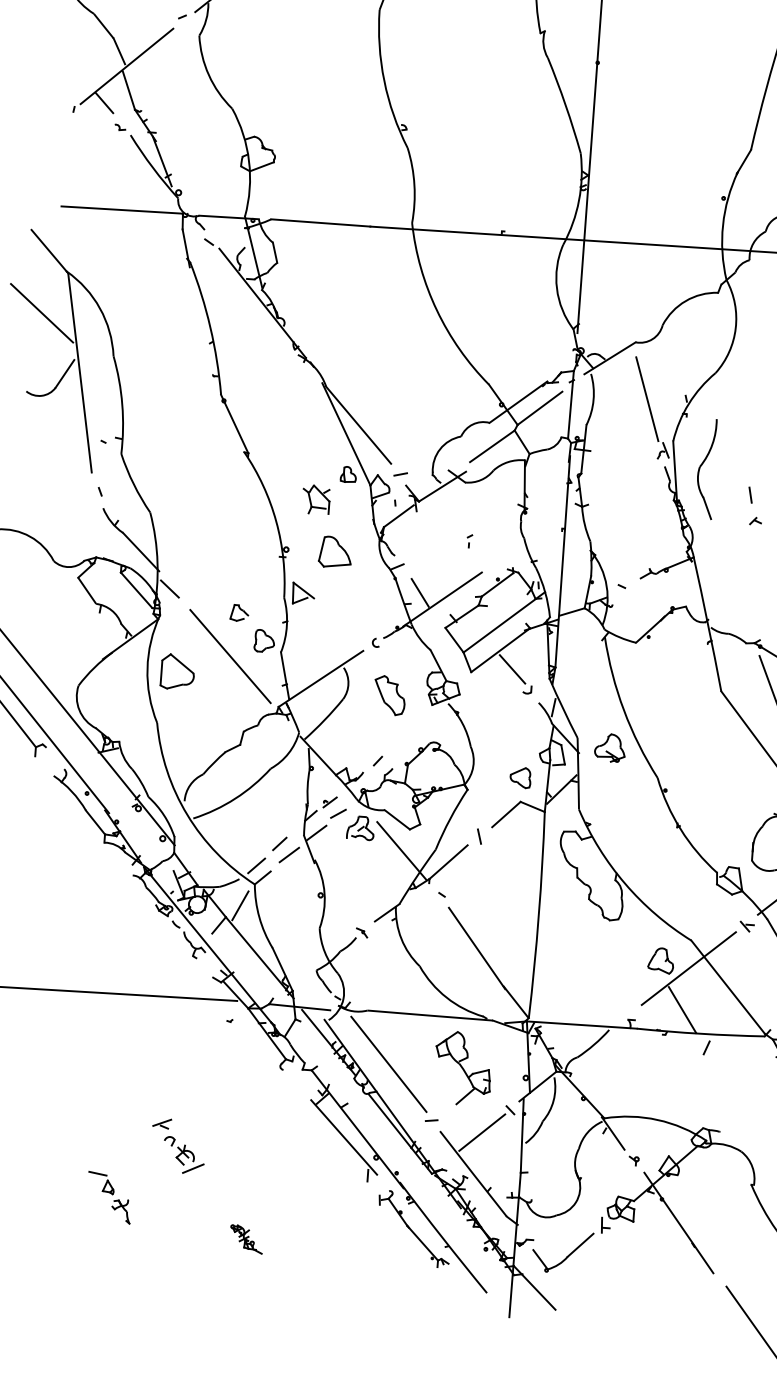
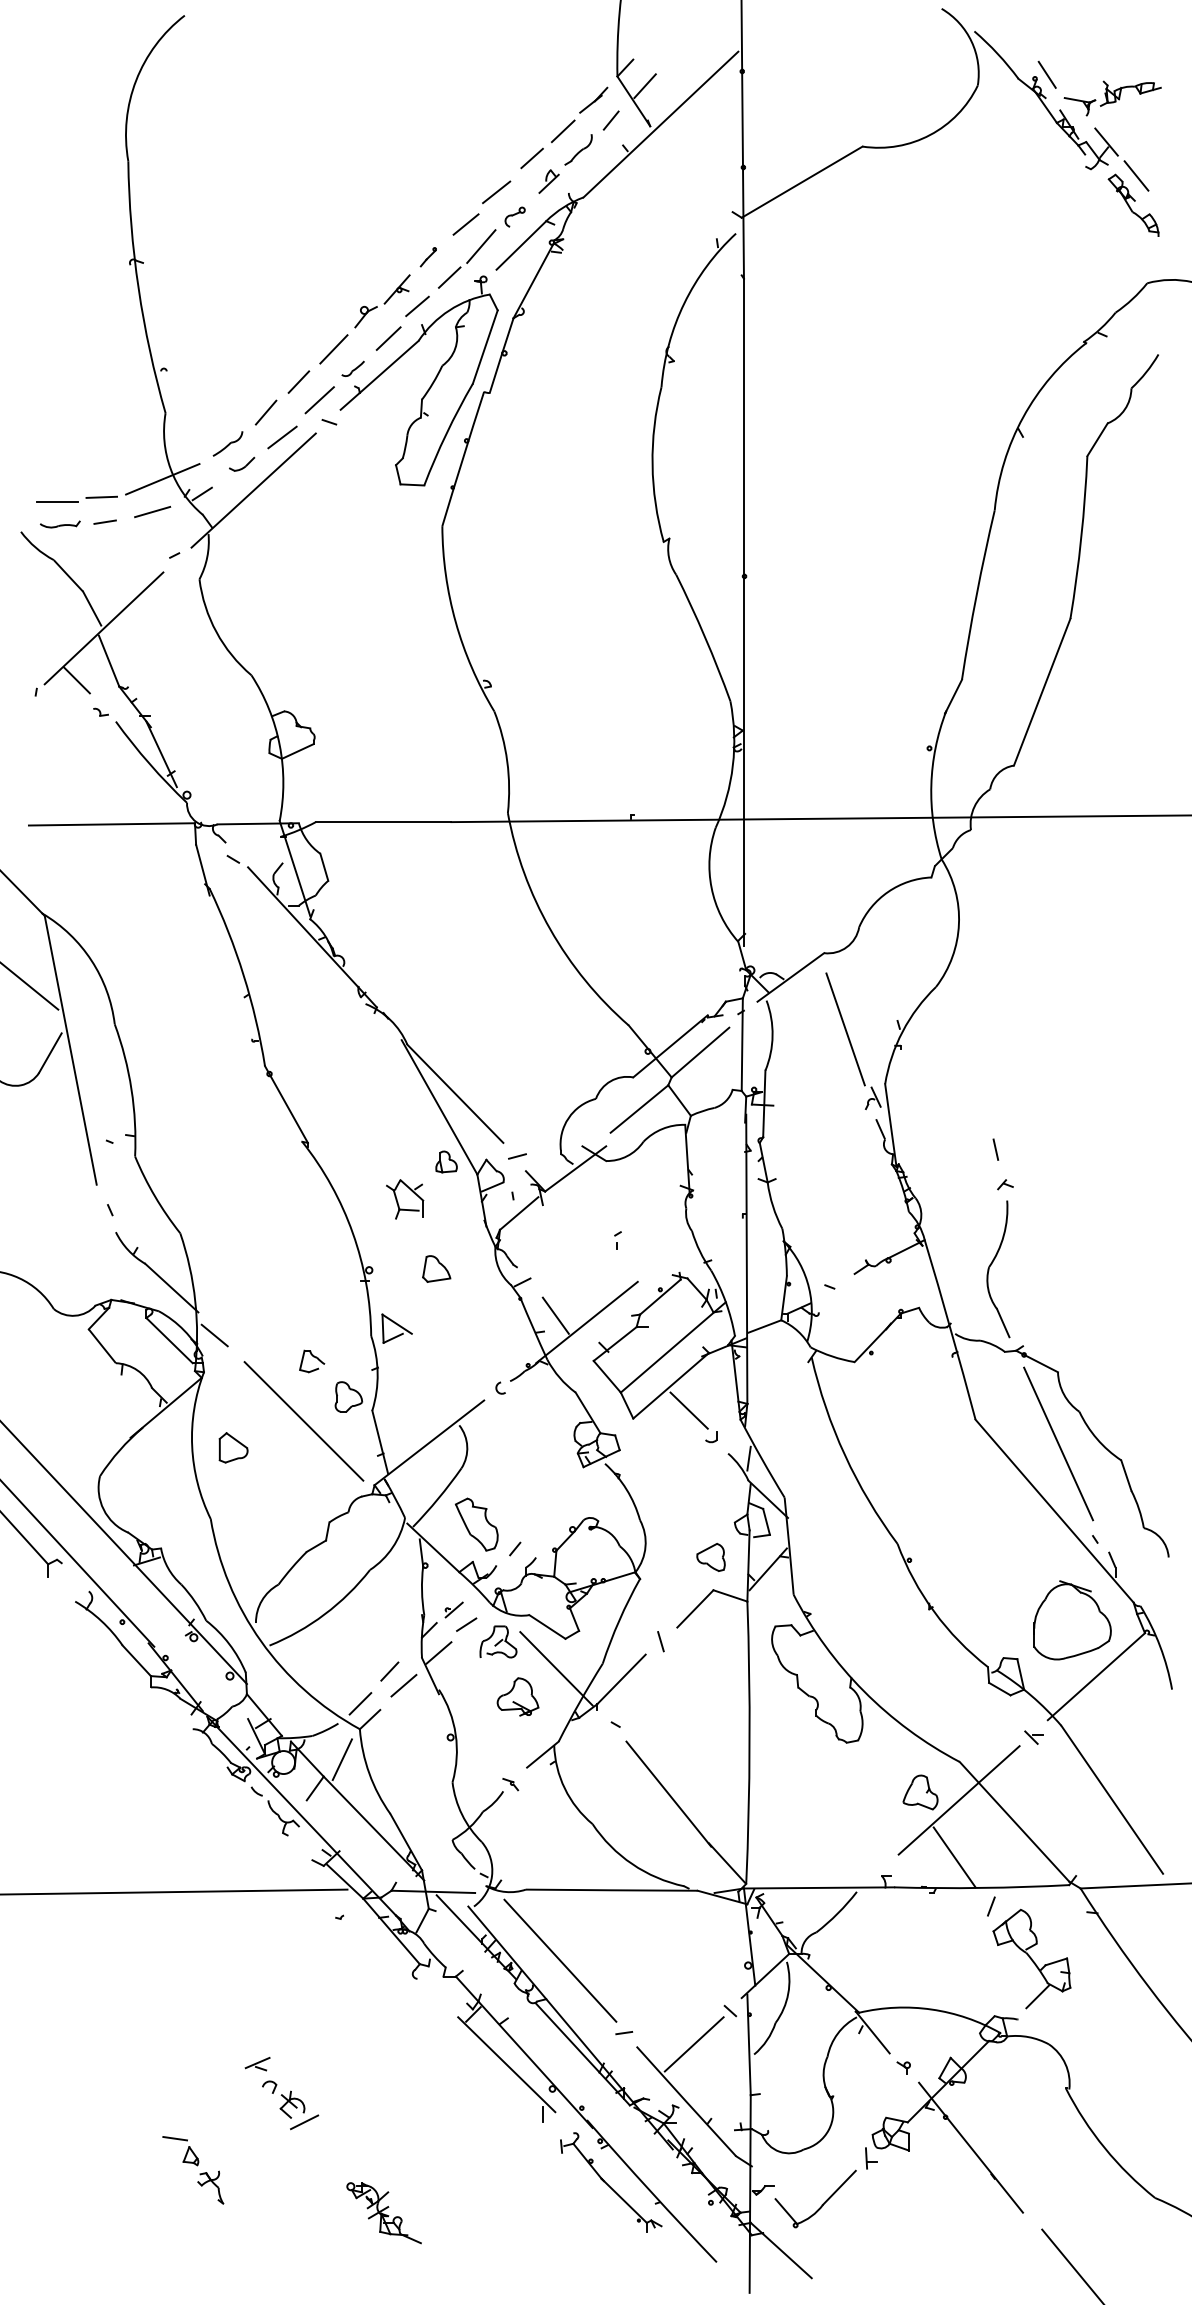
part: (702, 465) -> (992, 1264), moved
part: (335, 551) -> (436, 1268), size x0.62
part: (177, 671) -> (233, 1447), size x0.62
part: (389, 695) -> (476, 1524), moved
part: (609, 747) -> (517, 1696), moved
part: (462, 1068) -> (1031, 1958), moved
part: (246, 1239) -> (383, 2213), size x1.67

